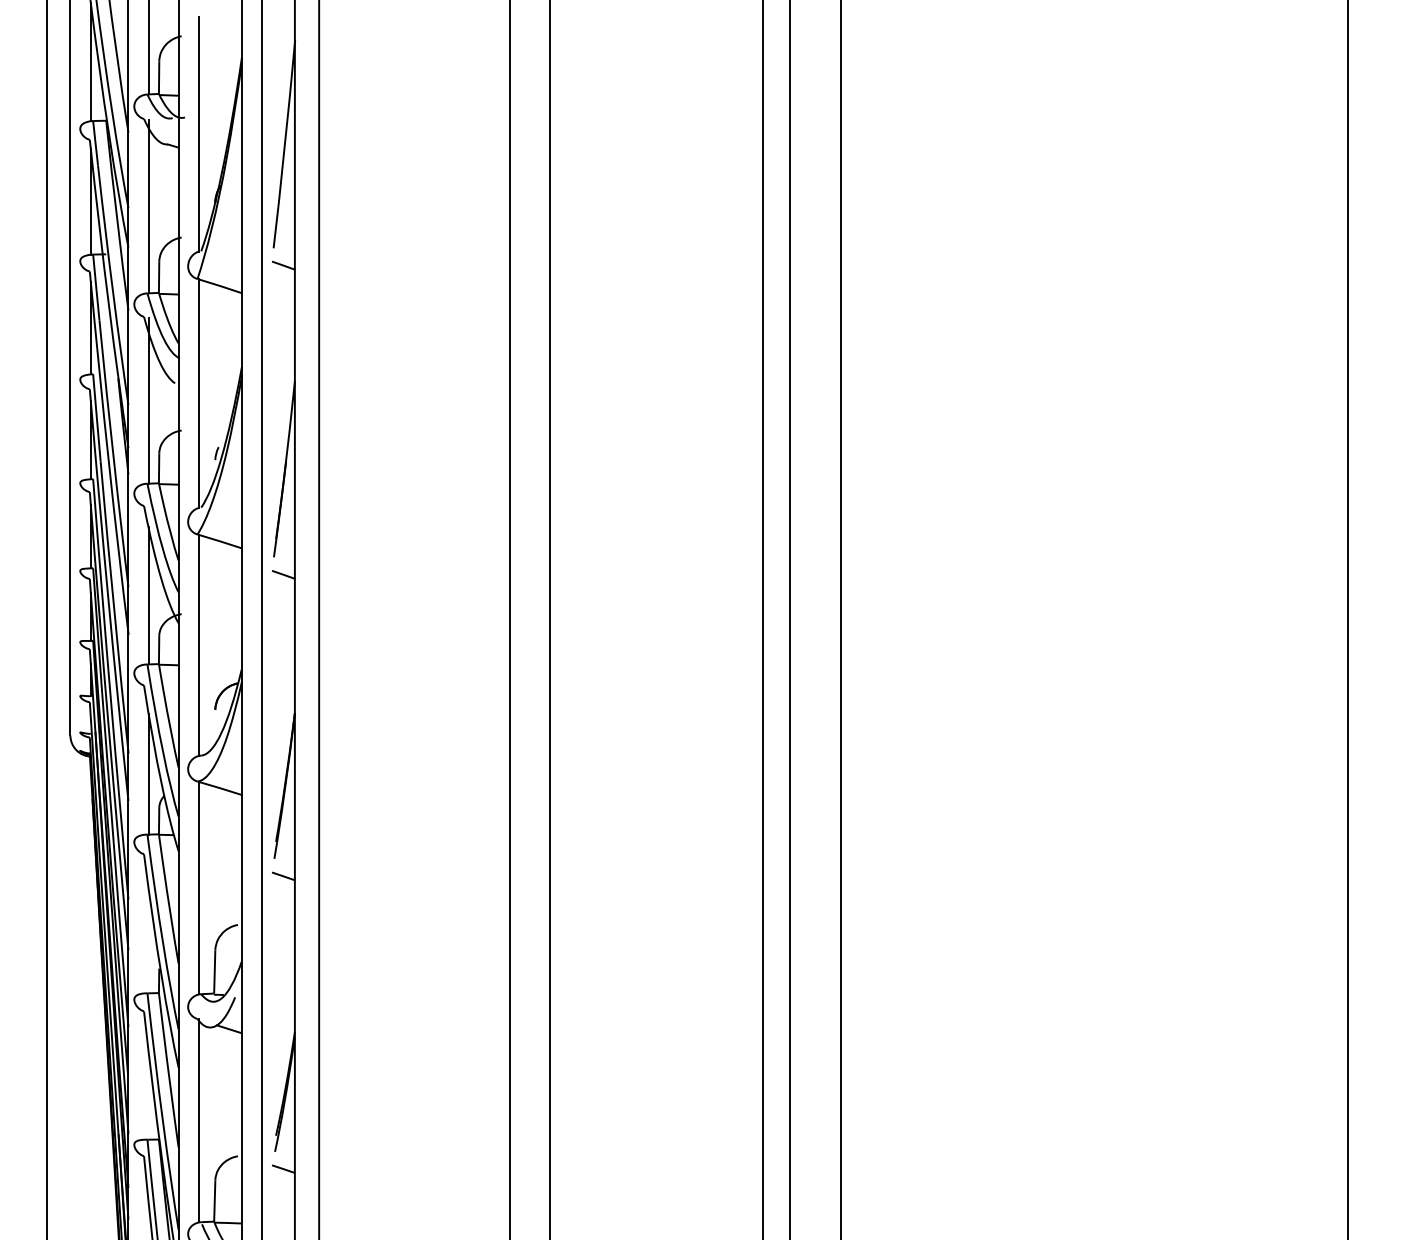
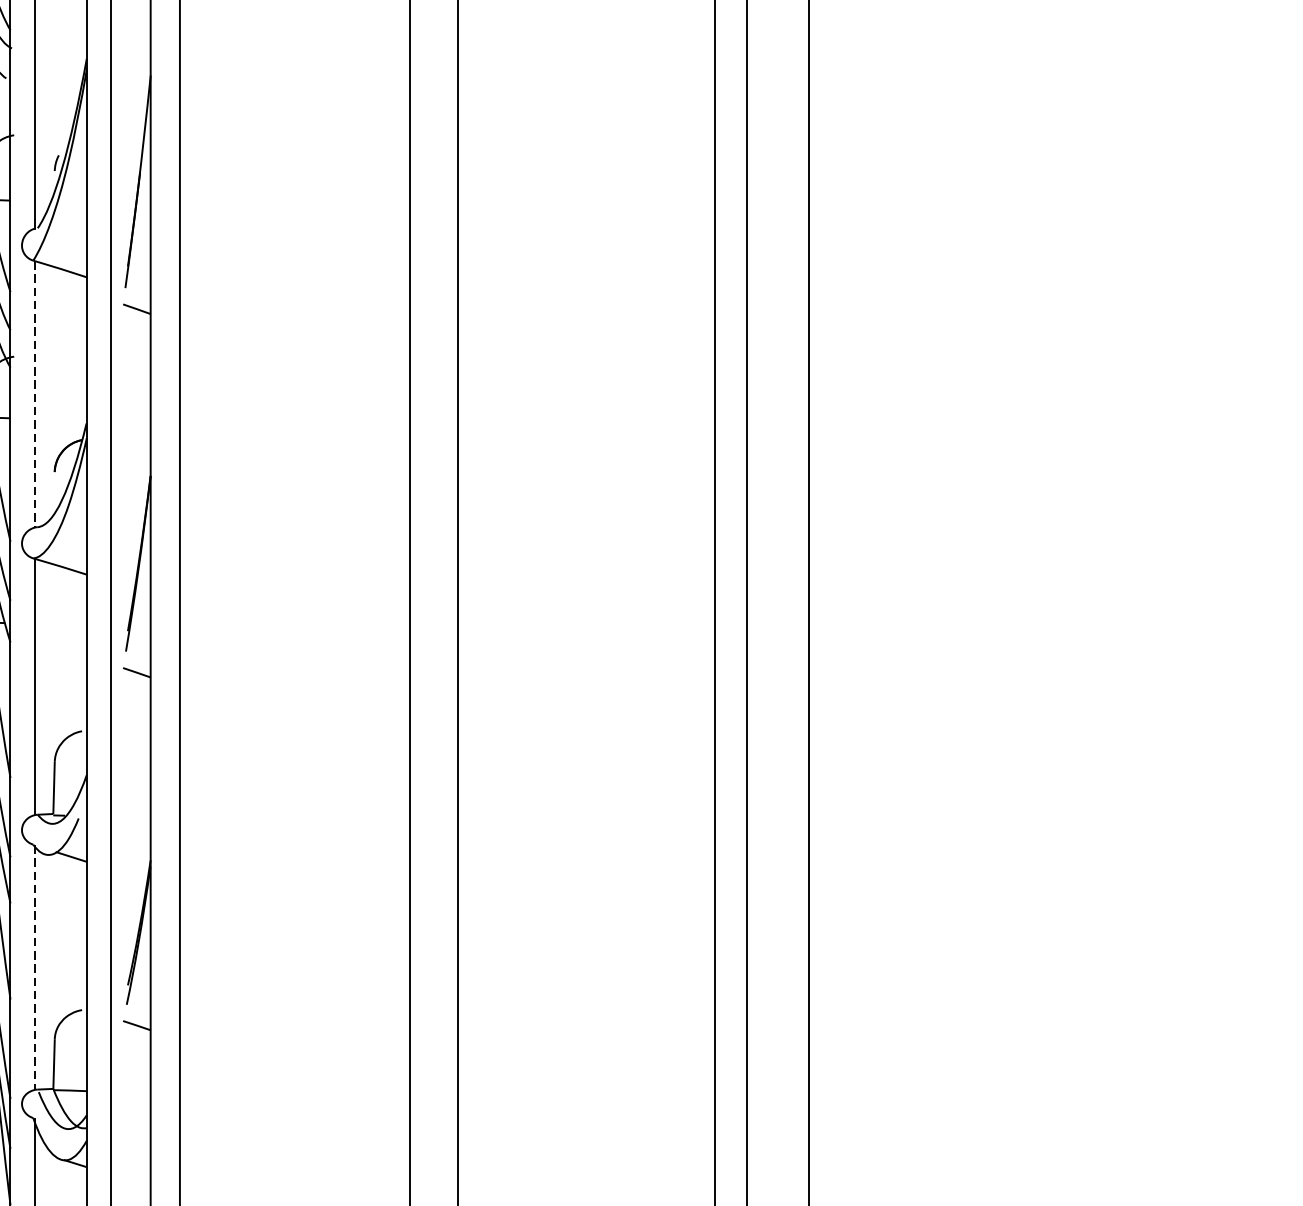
line: (198, 645) -> (34, 394), solid -> dashed
line: (198, 1120) -> (34, 966), solid -> dashed

